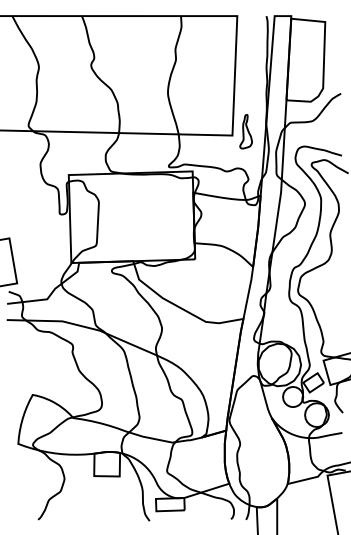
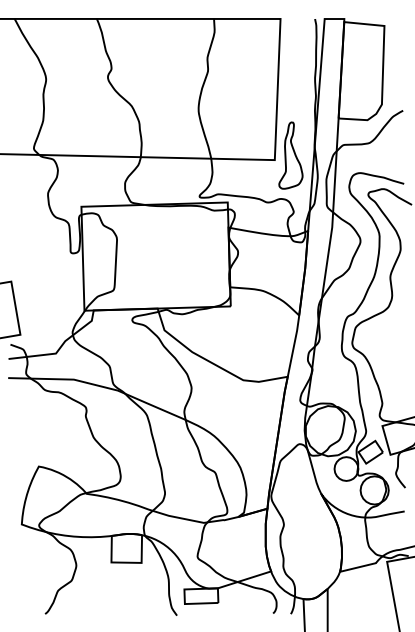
part: (245, 131) -> (290, 155), size x1.67

